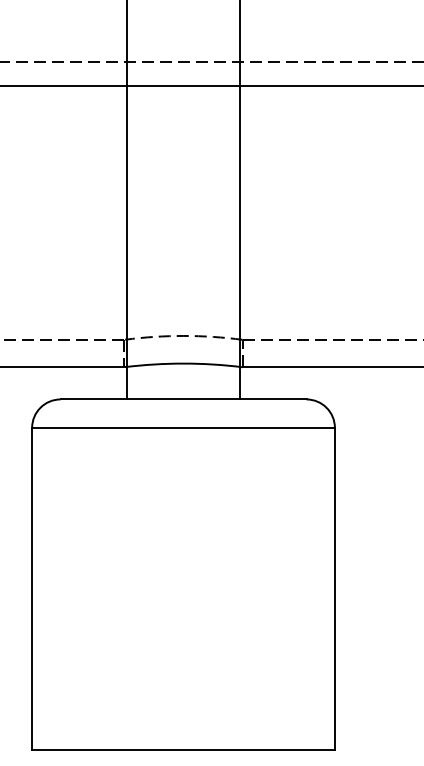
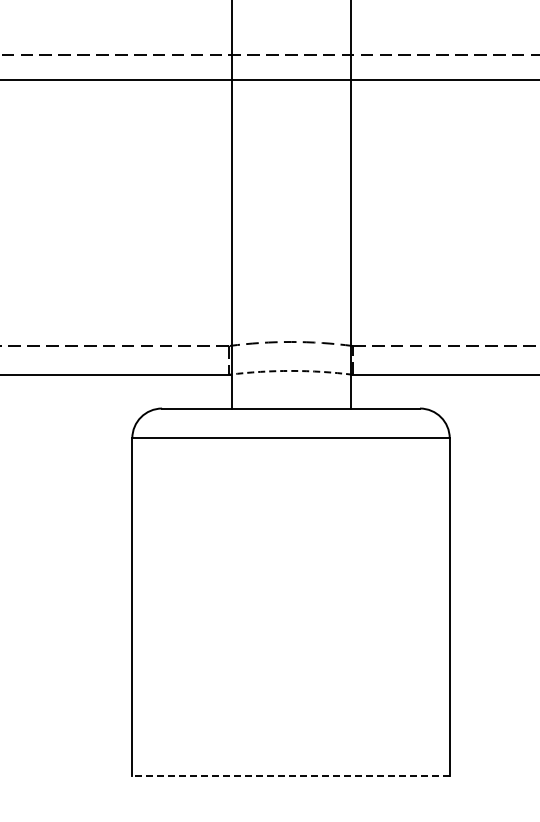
arc: (183, 363) -> (291, 370), solid -> dashed
line: (183, 749) -> (291, 775), solid -> dashed

